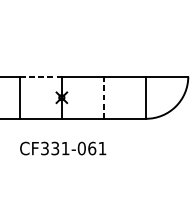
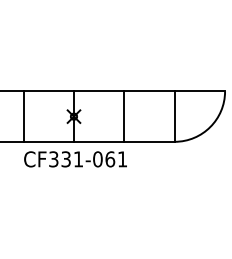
line: (41, 76) -> (49, 91), dashed -> solid
line: (104, 97) -> (124, 116), dashed -> solid
text: (63, 148) -> (75, 159), moved

